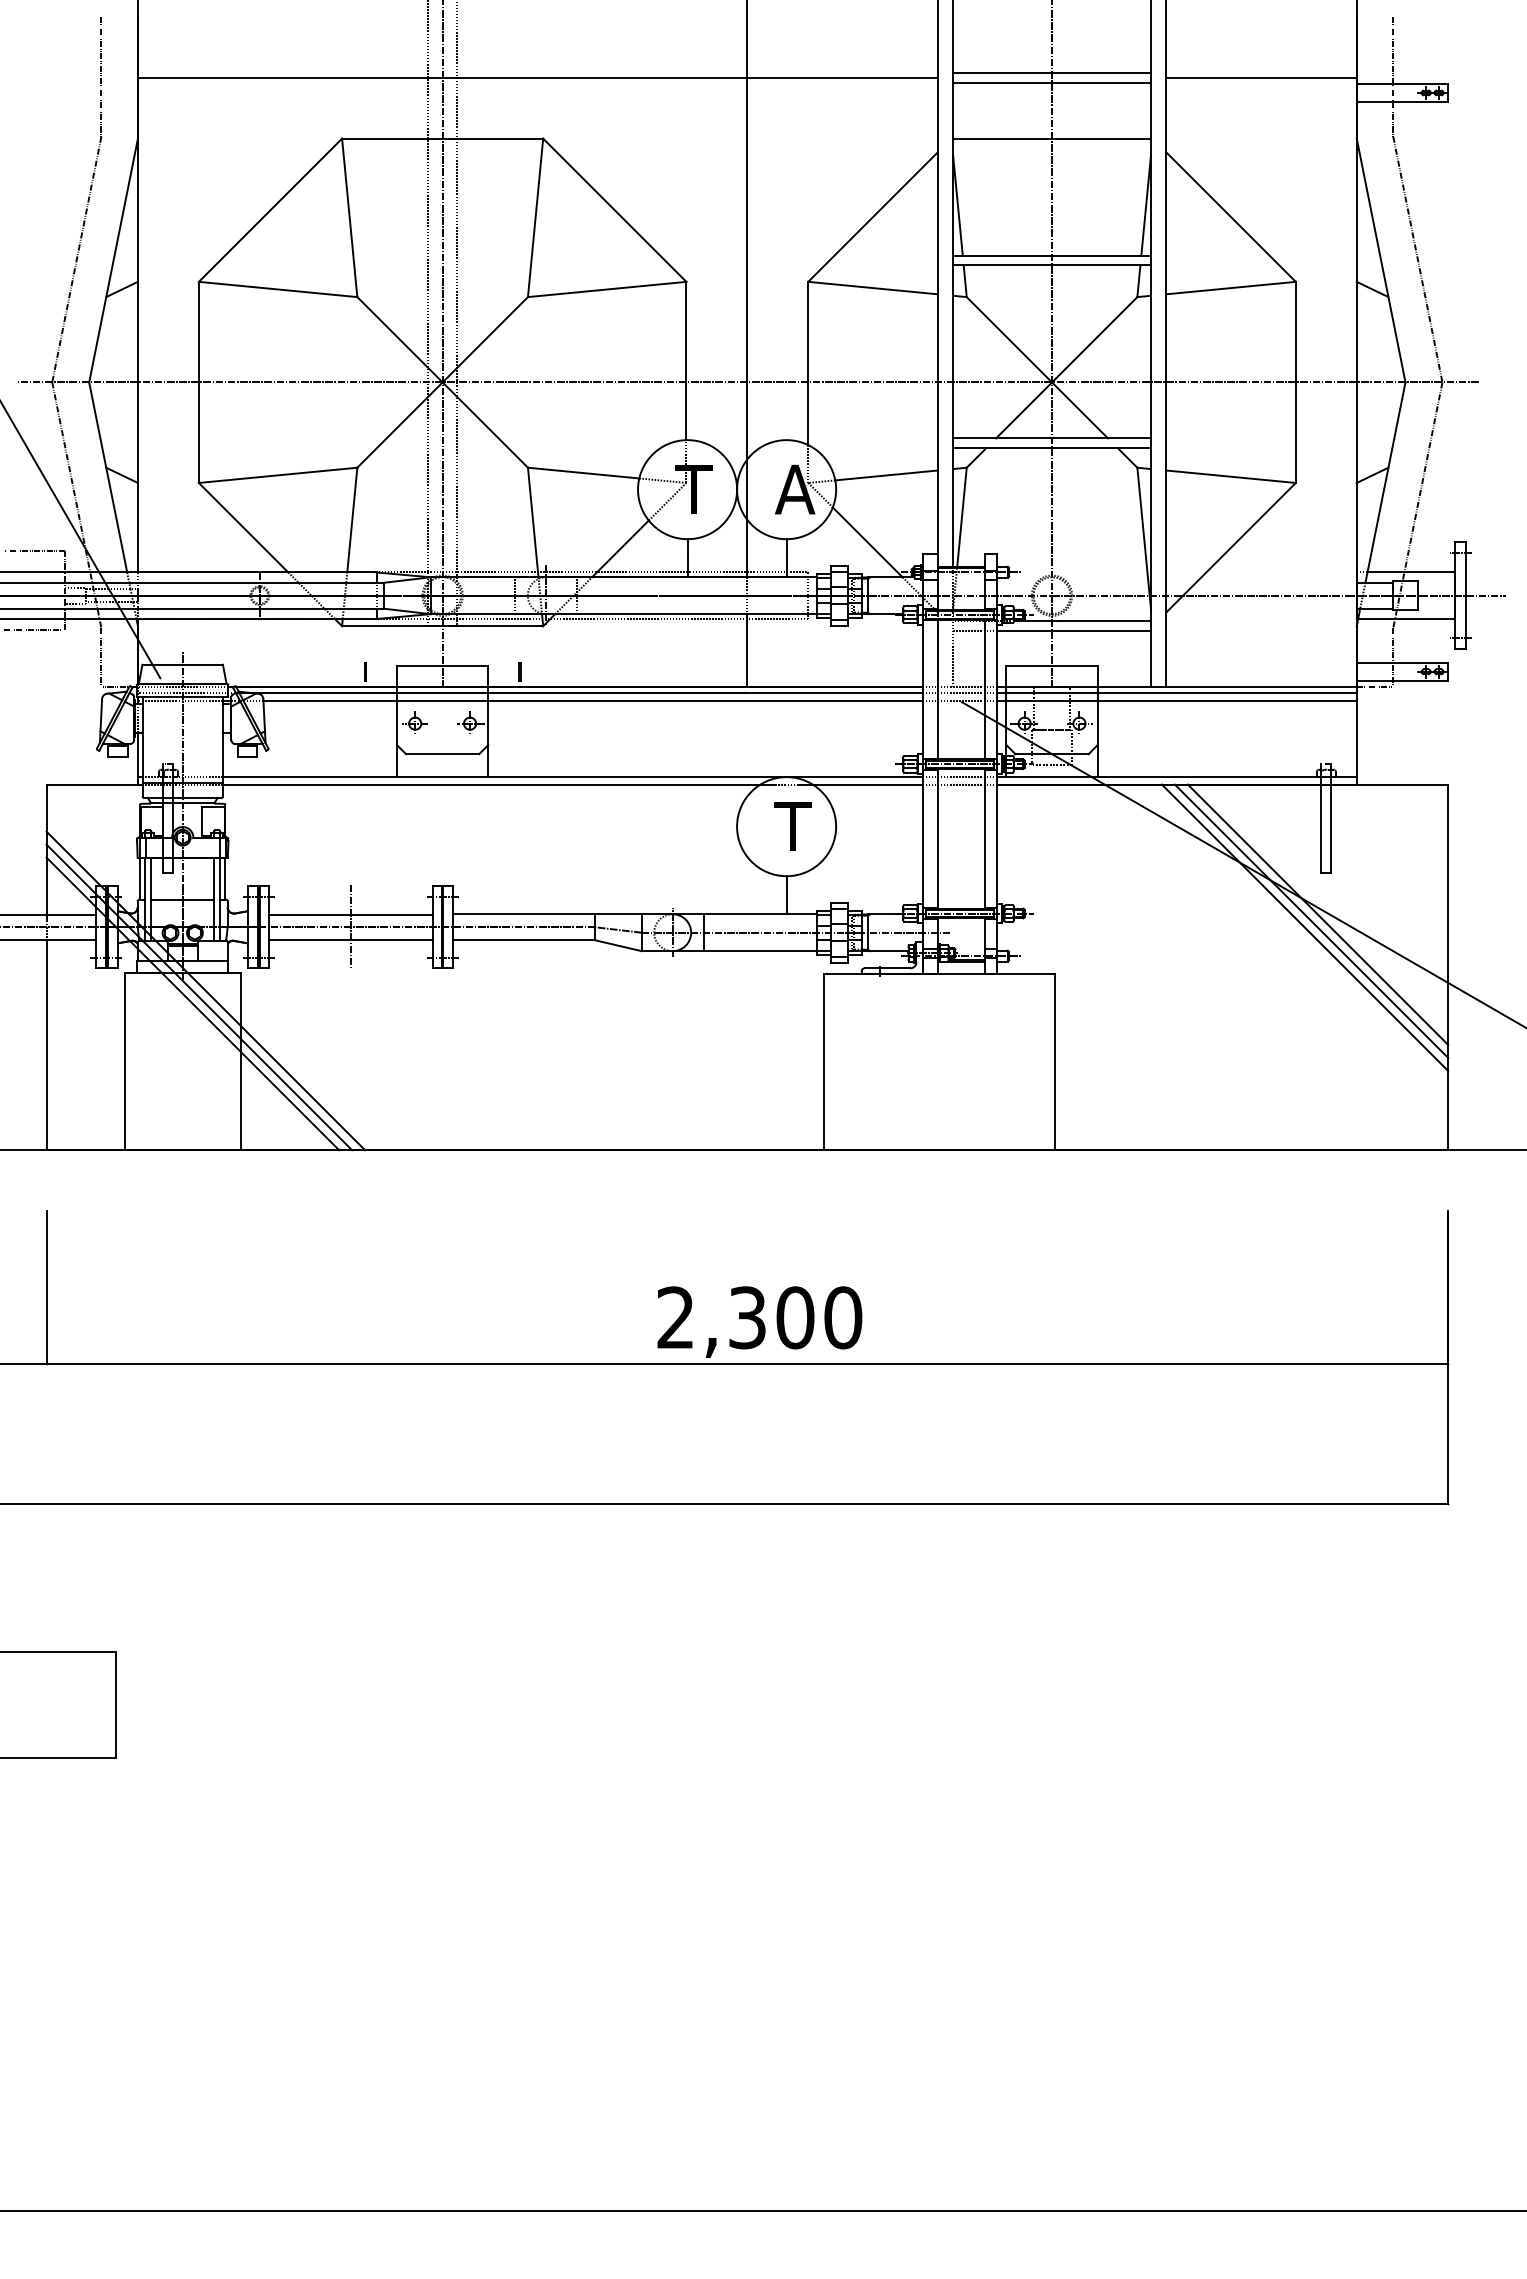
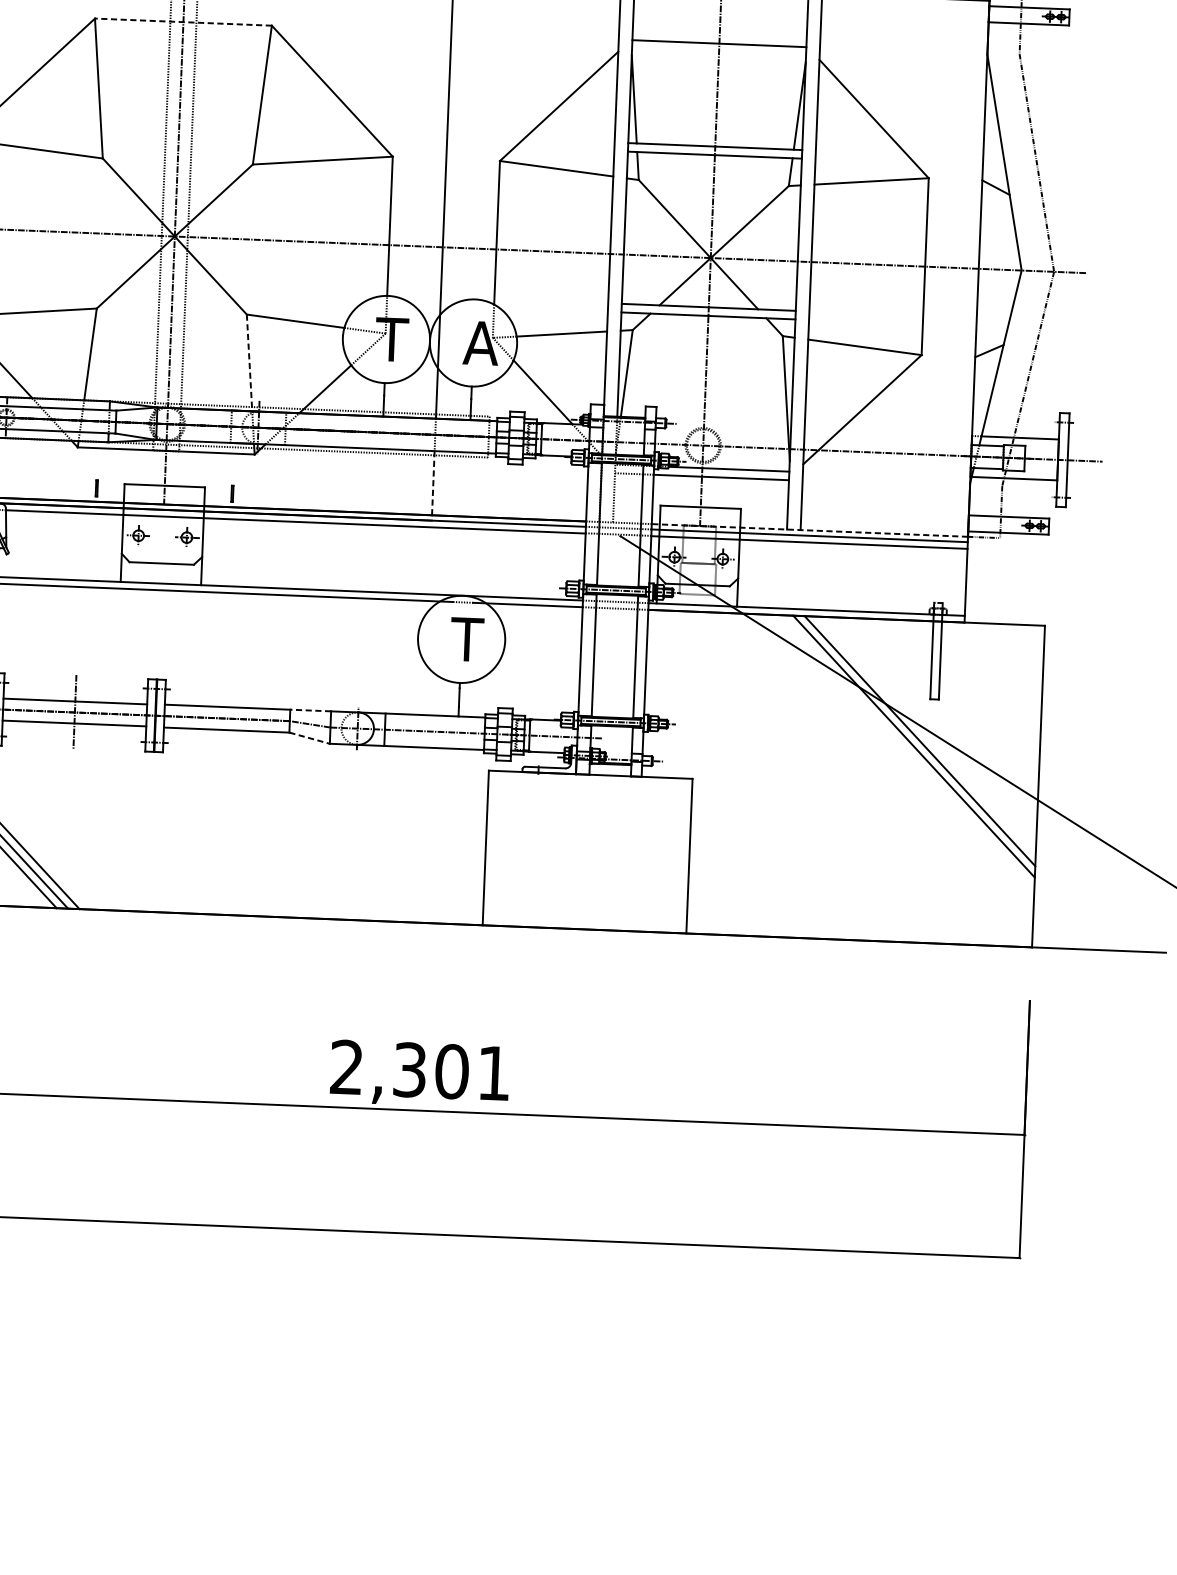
line: (442, 138) -> (183, 22), solid -> dashed
line: (533, 523) -> (249, 363), solid -> dashed
line: (747, 650) -> (433, 483), solid -> dashed
line: (1176, 687) -> (809, 530), solid -> dashed
line: (618, 914) -> (310, 710), solid -> dashed
line: (1317, 914) -> (925, 735), removed
line: (618, 945) -> (309, 737), solid -> dashed
text: (843, 1317) -> (494, 1073), 2,300 -> 2,301

